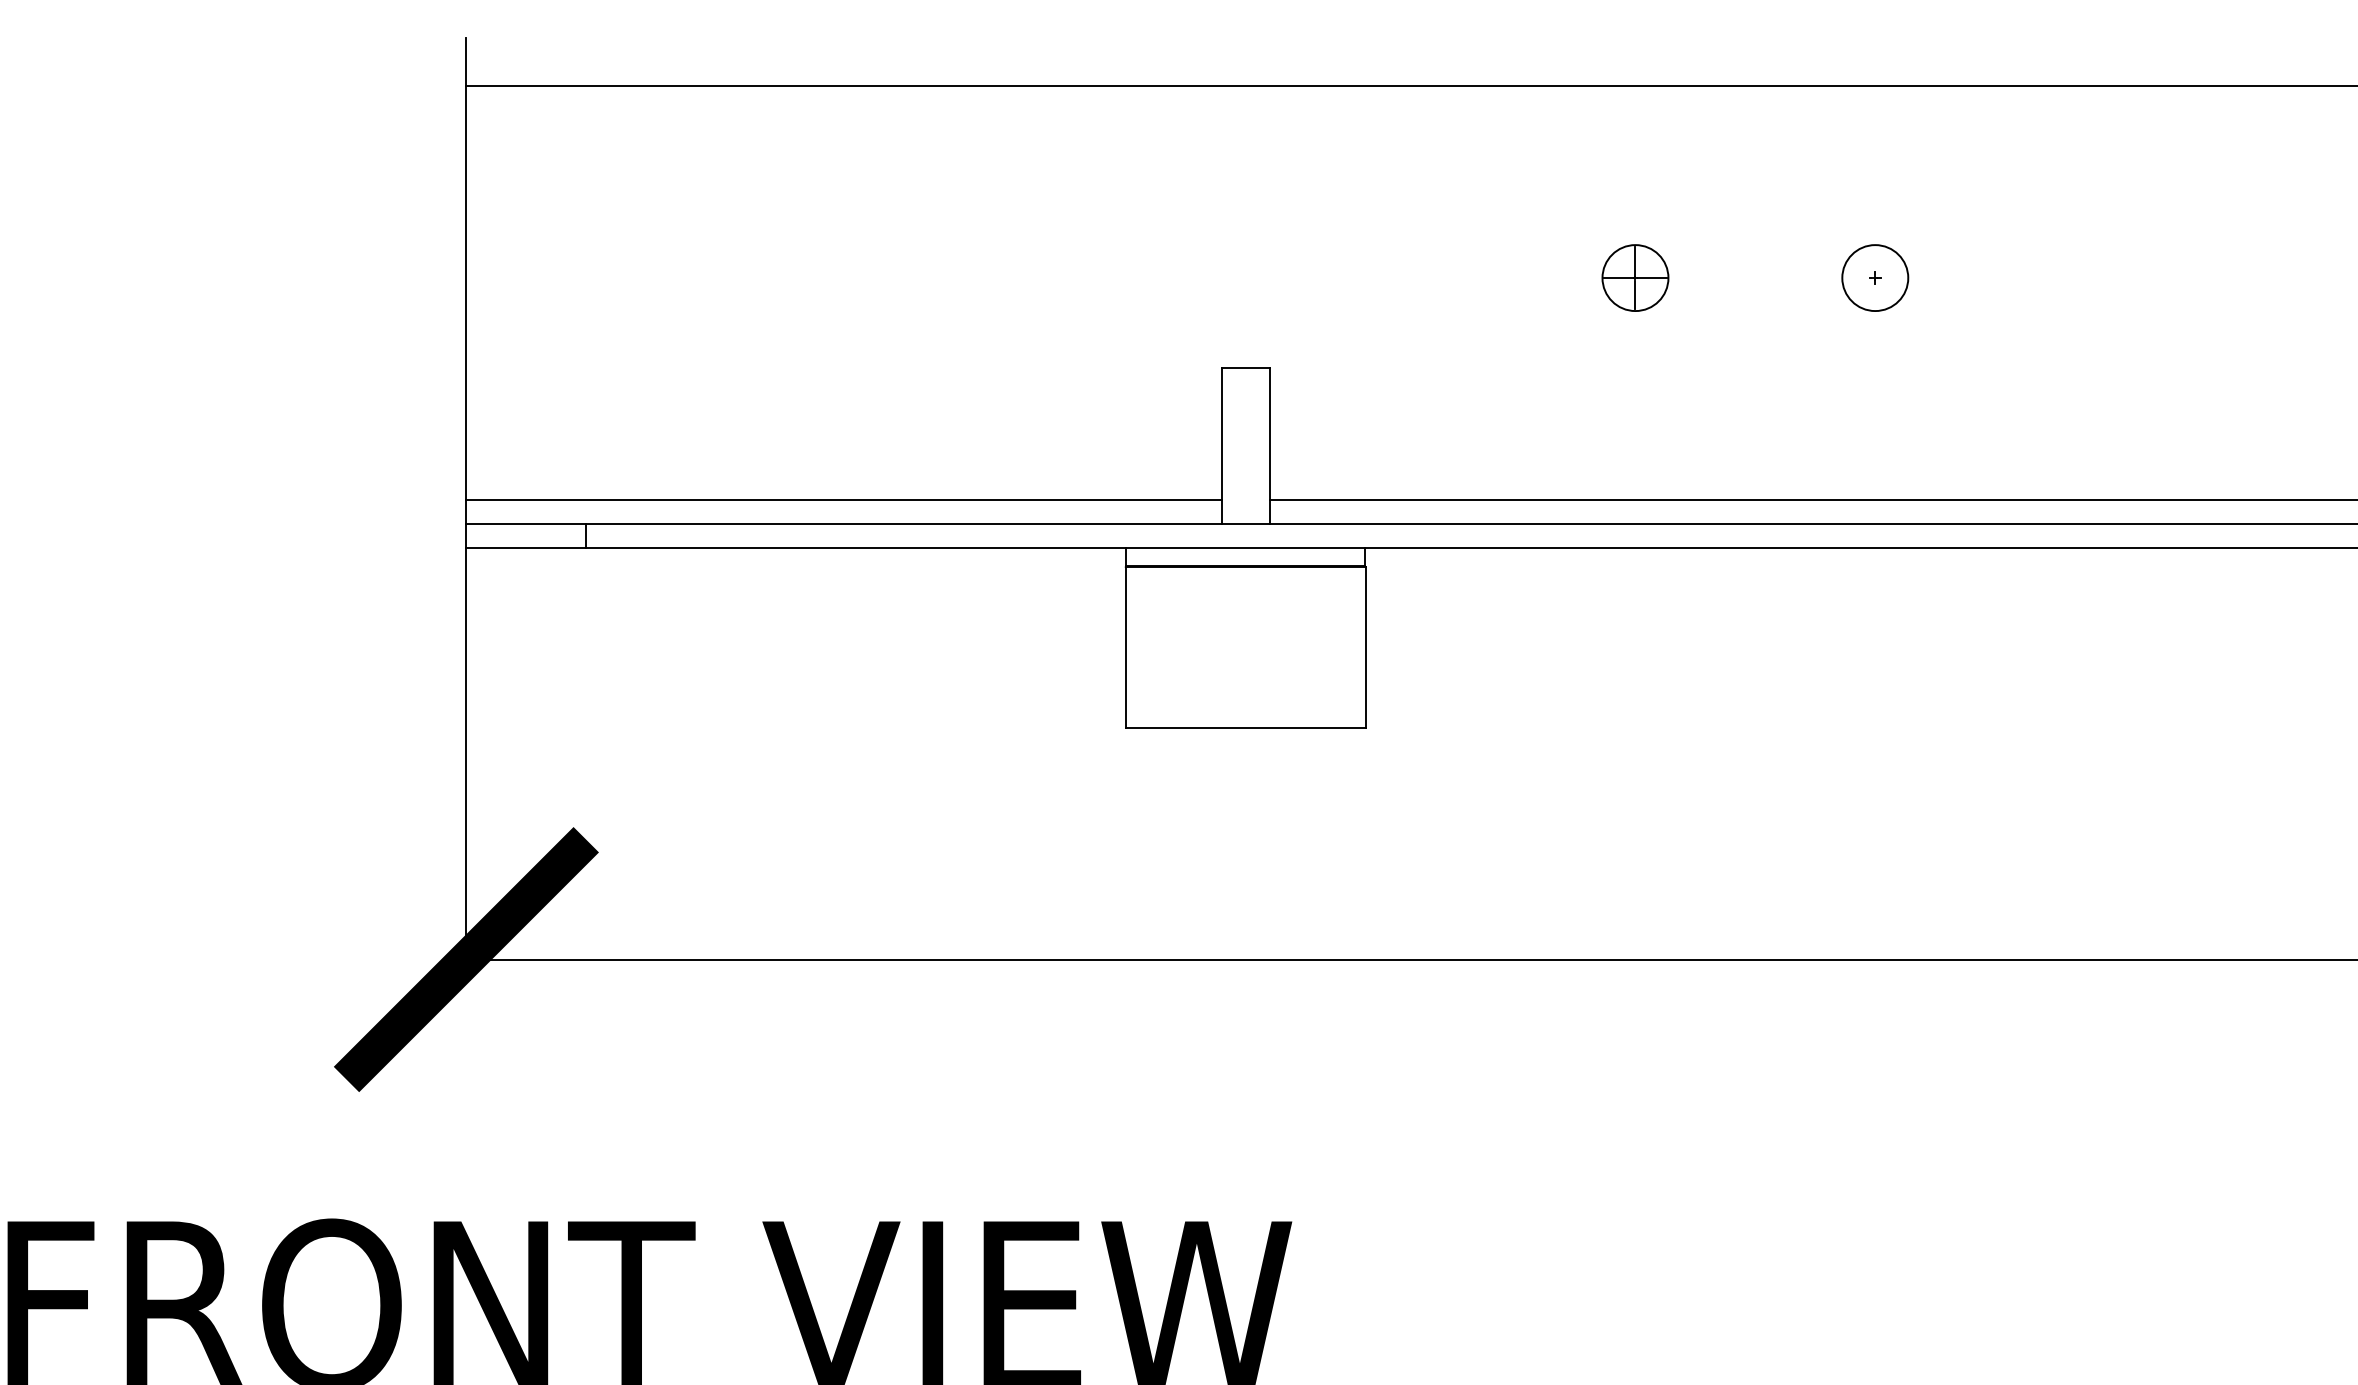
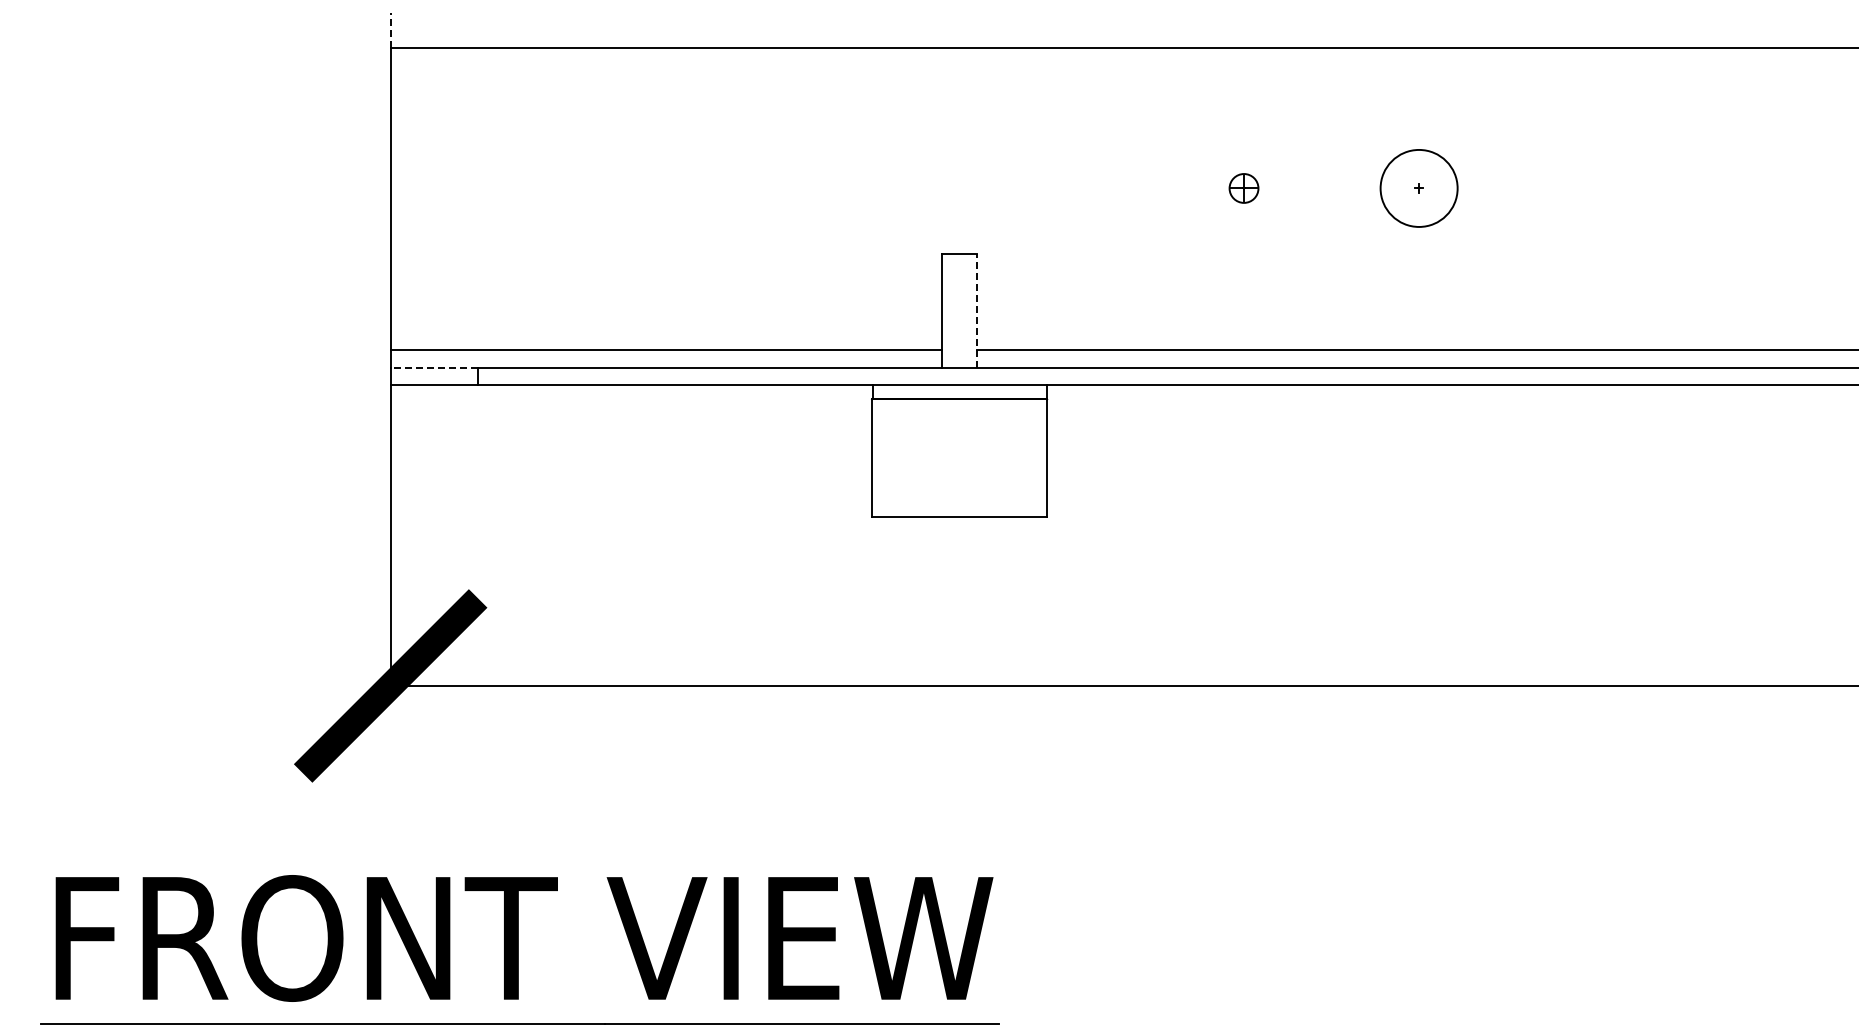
line: (466, 61) -> (390, 30), solid -> dashed
part: (1634, 278) -> (1243, 188), size x0.6
circle: (1875, 278) -> (1419, 188), size x1.6
line: (1270, 446) -> (977, 311), solid -> dashed
line: (526, 523) -> (434, 367), solid -> dashed

